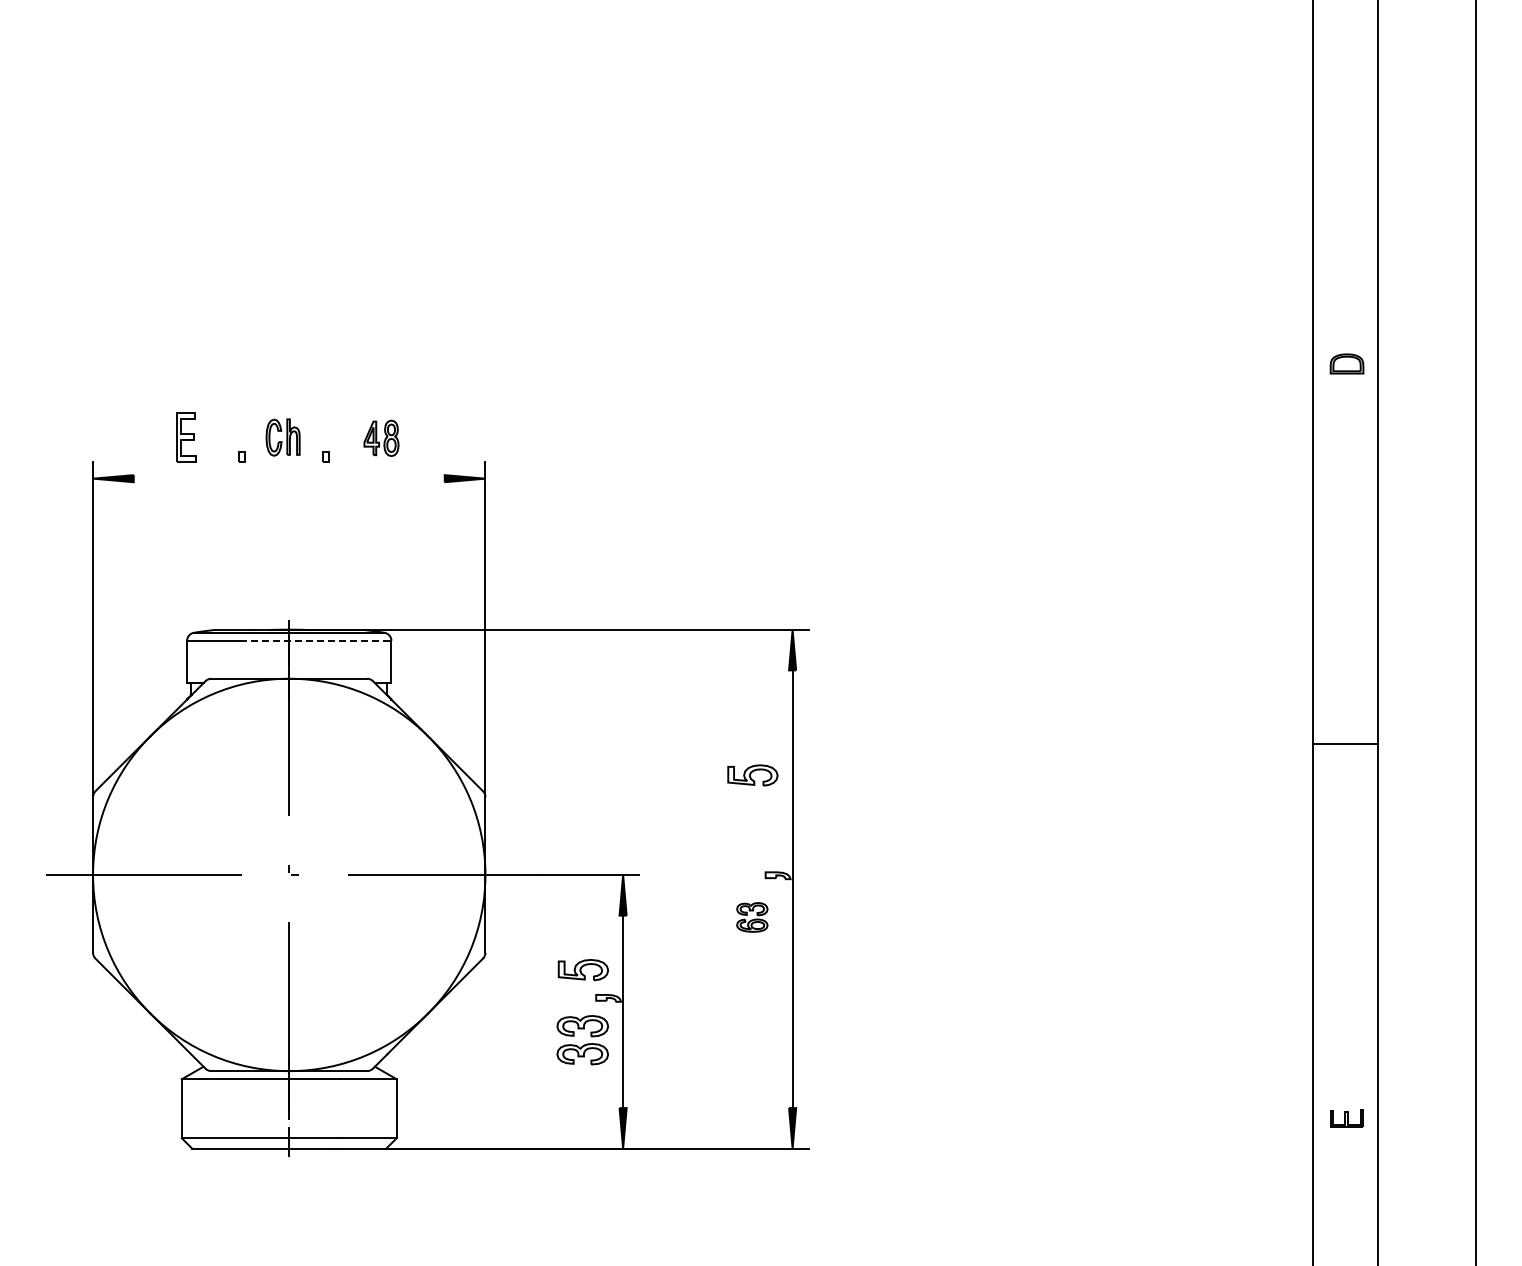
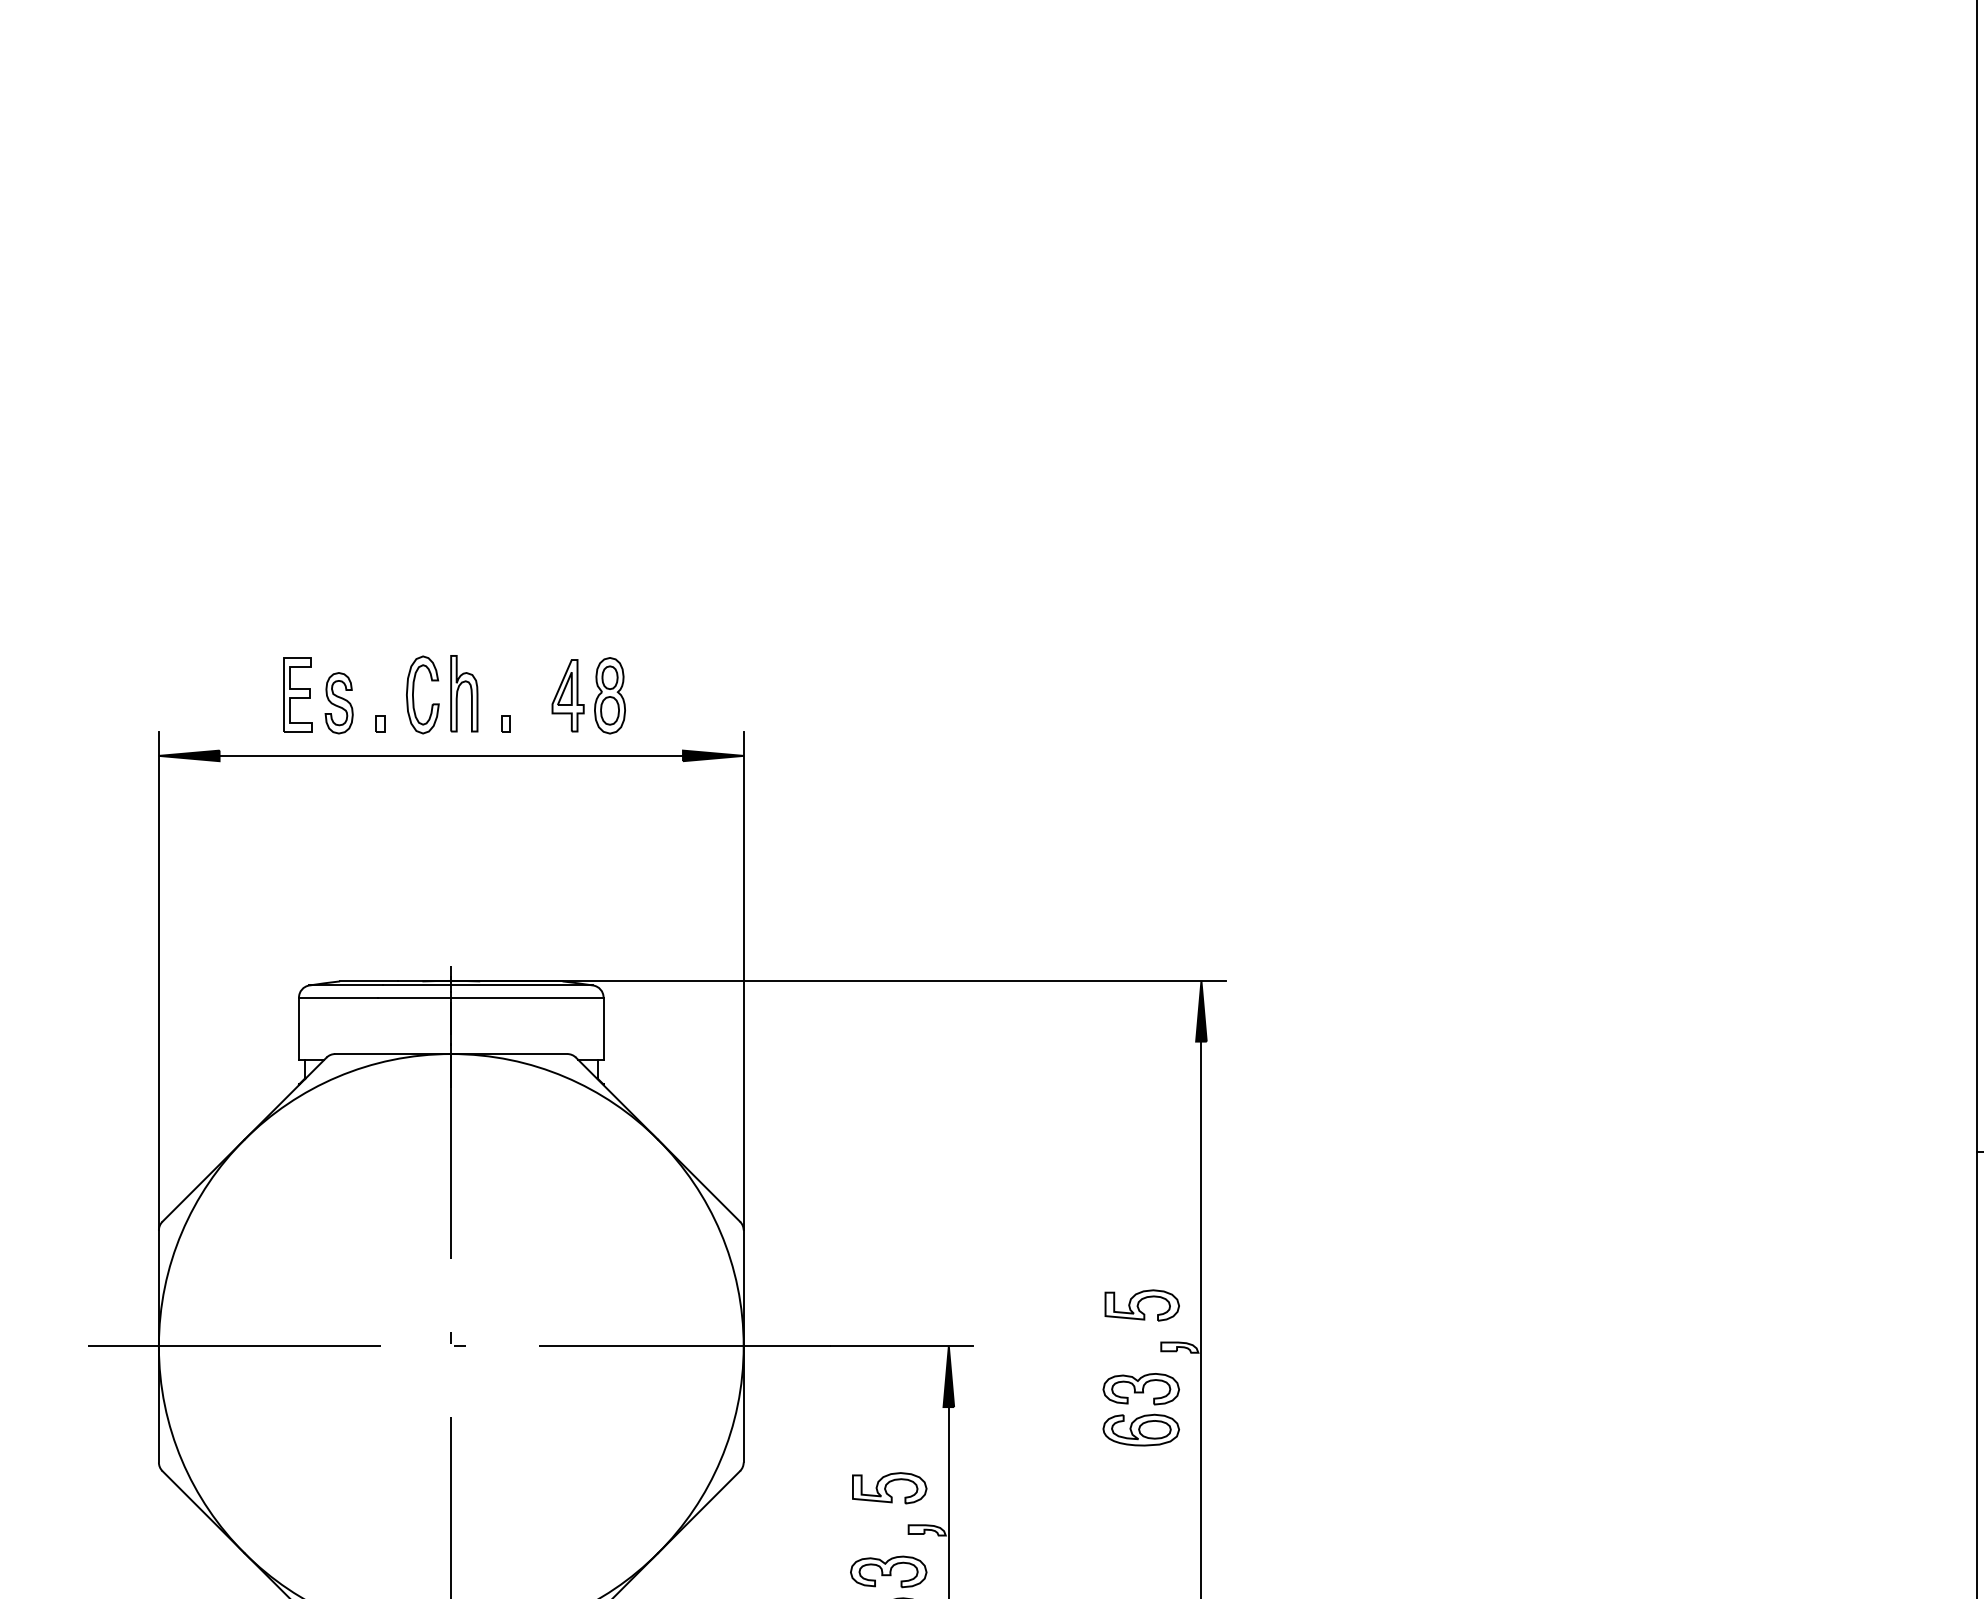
part: (282, 437) -> (441, 694), size x1.43
part: (381, 438) -> (588, 696), size x1.43
part: (214, 443) -> (339, 703), added
line: (288, 478) -> (450, 755), added
line: (315, 640) -> (490, 997), dashed -> solid
part: (752, 775) -> (1141, 1305), moved
part: (752, 917) -> (1141, 1409), size x1.67

